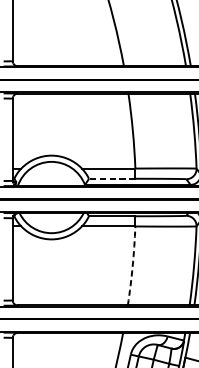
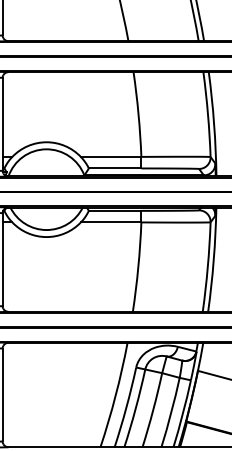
line: (111, 178) -> (114, 168), dashed -> solid
arc: (132, 266) -> (138, 267), dashed -> solid

